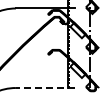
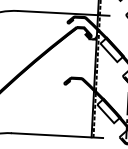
line: (45, 88) -> (57, 136), dashed -> solid

